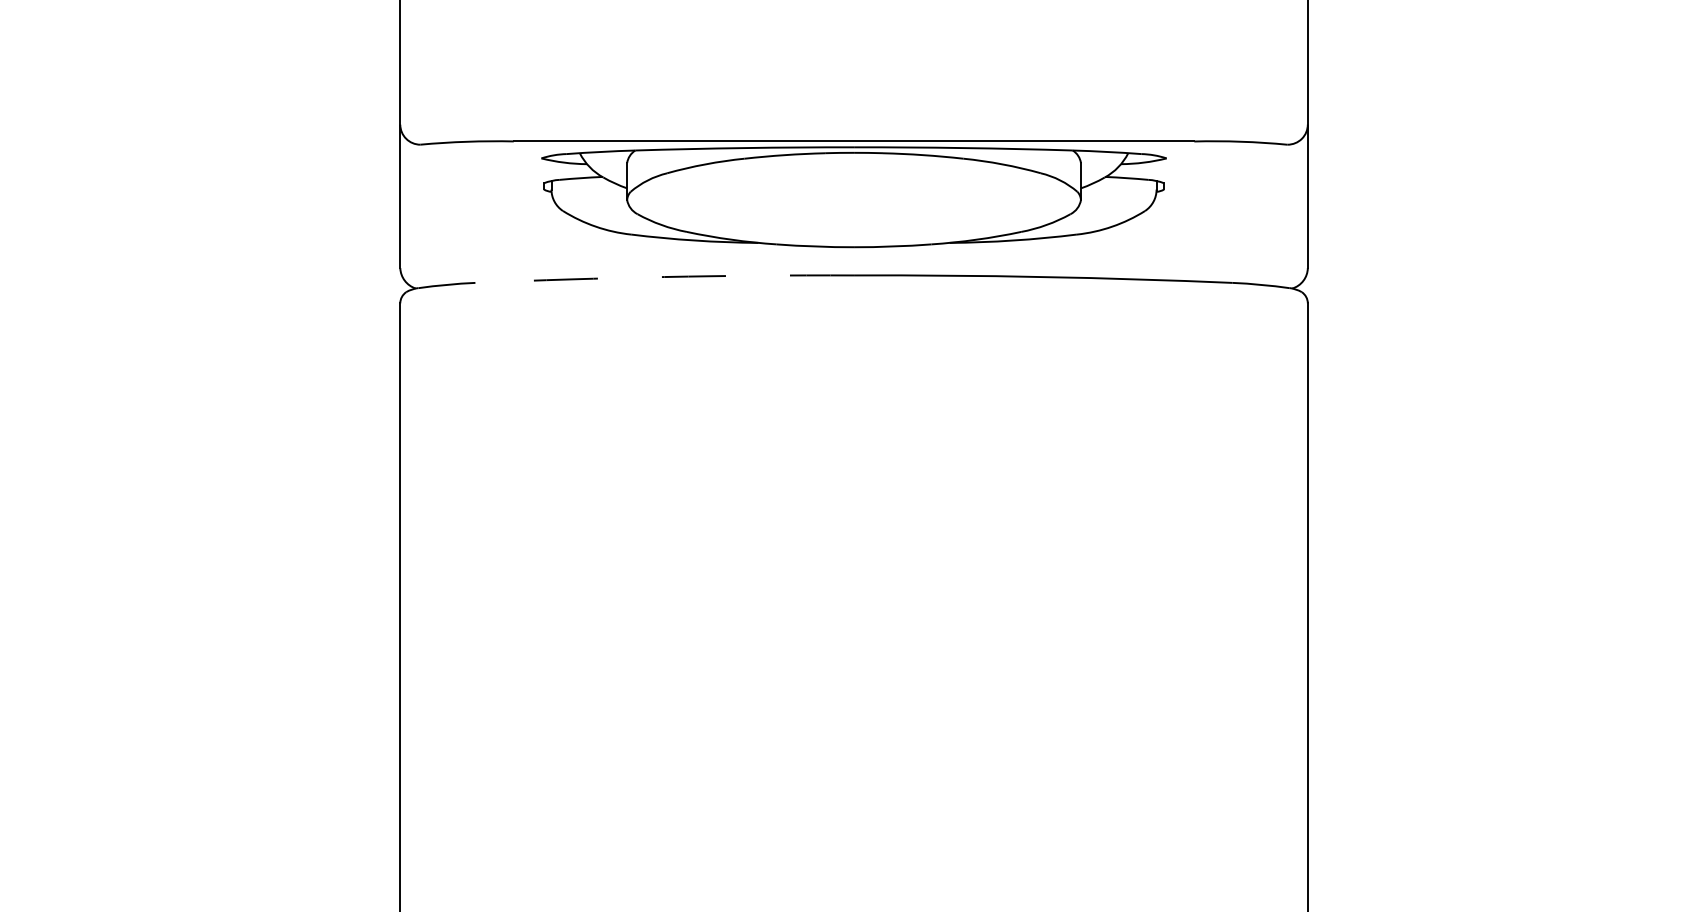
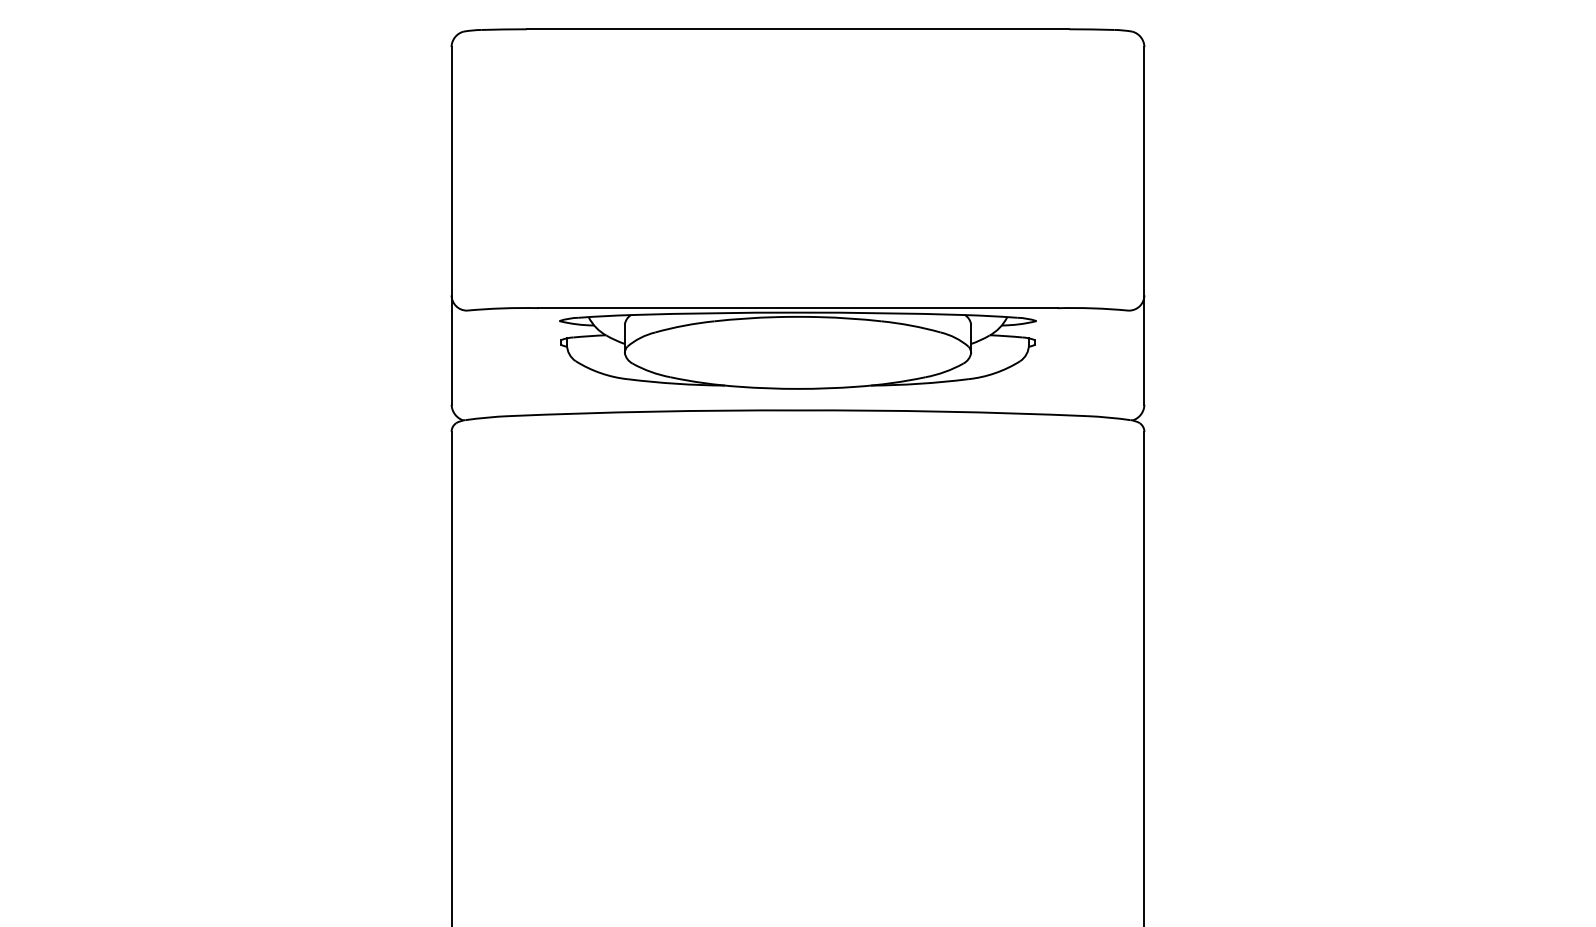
arc: (664, 276) -> (653, 411), dashed -> solid

